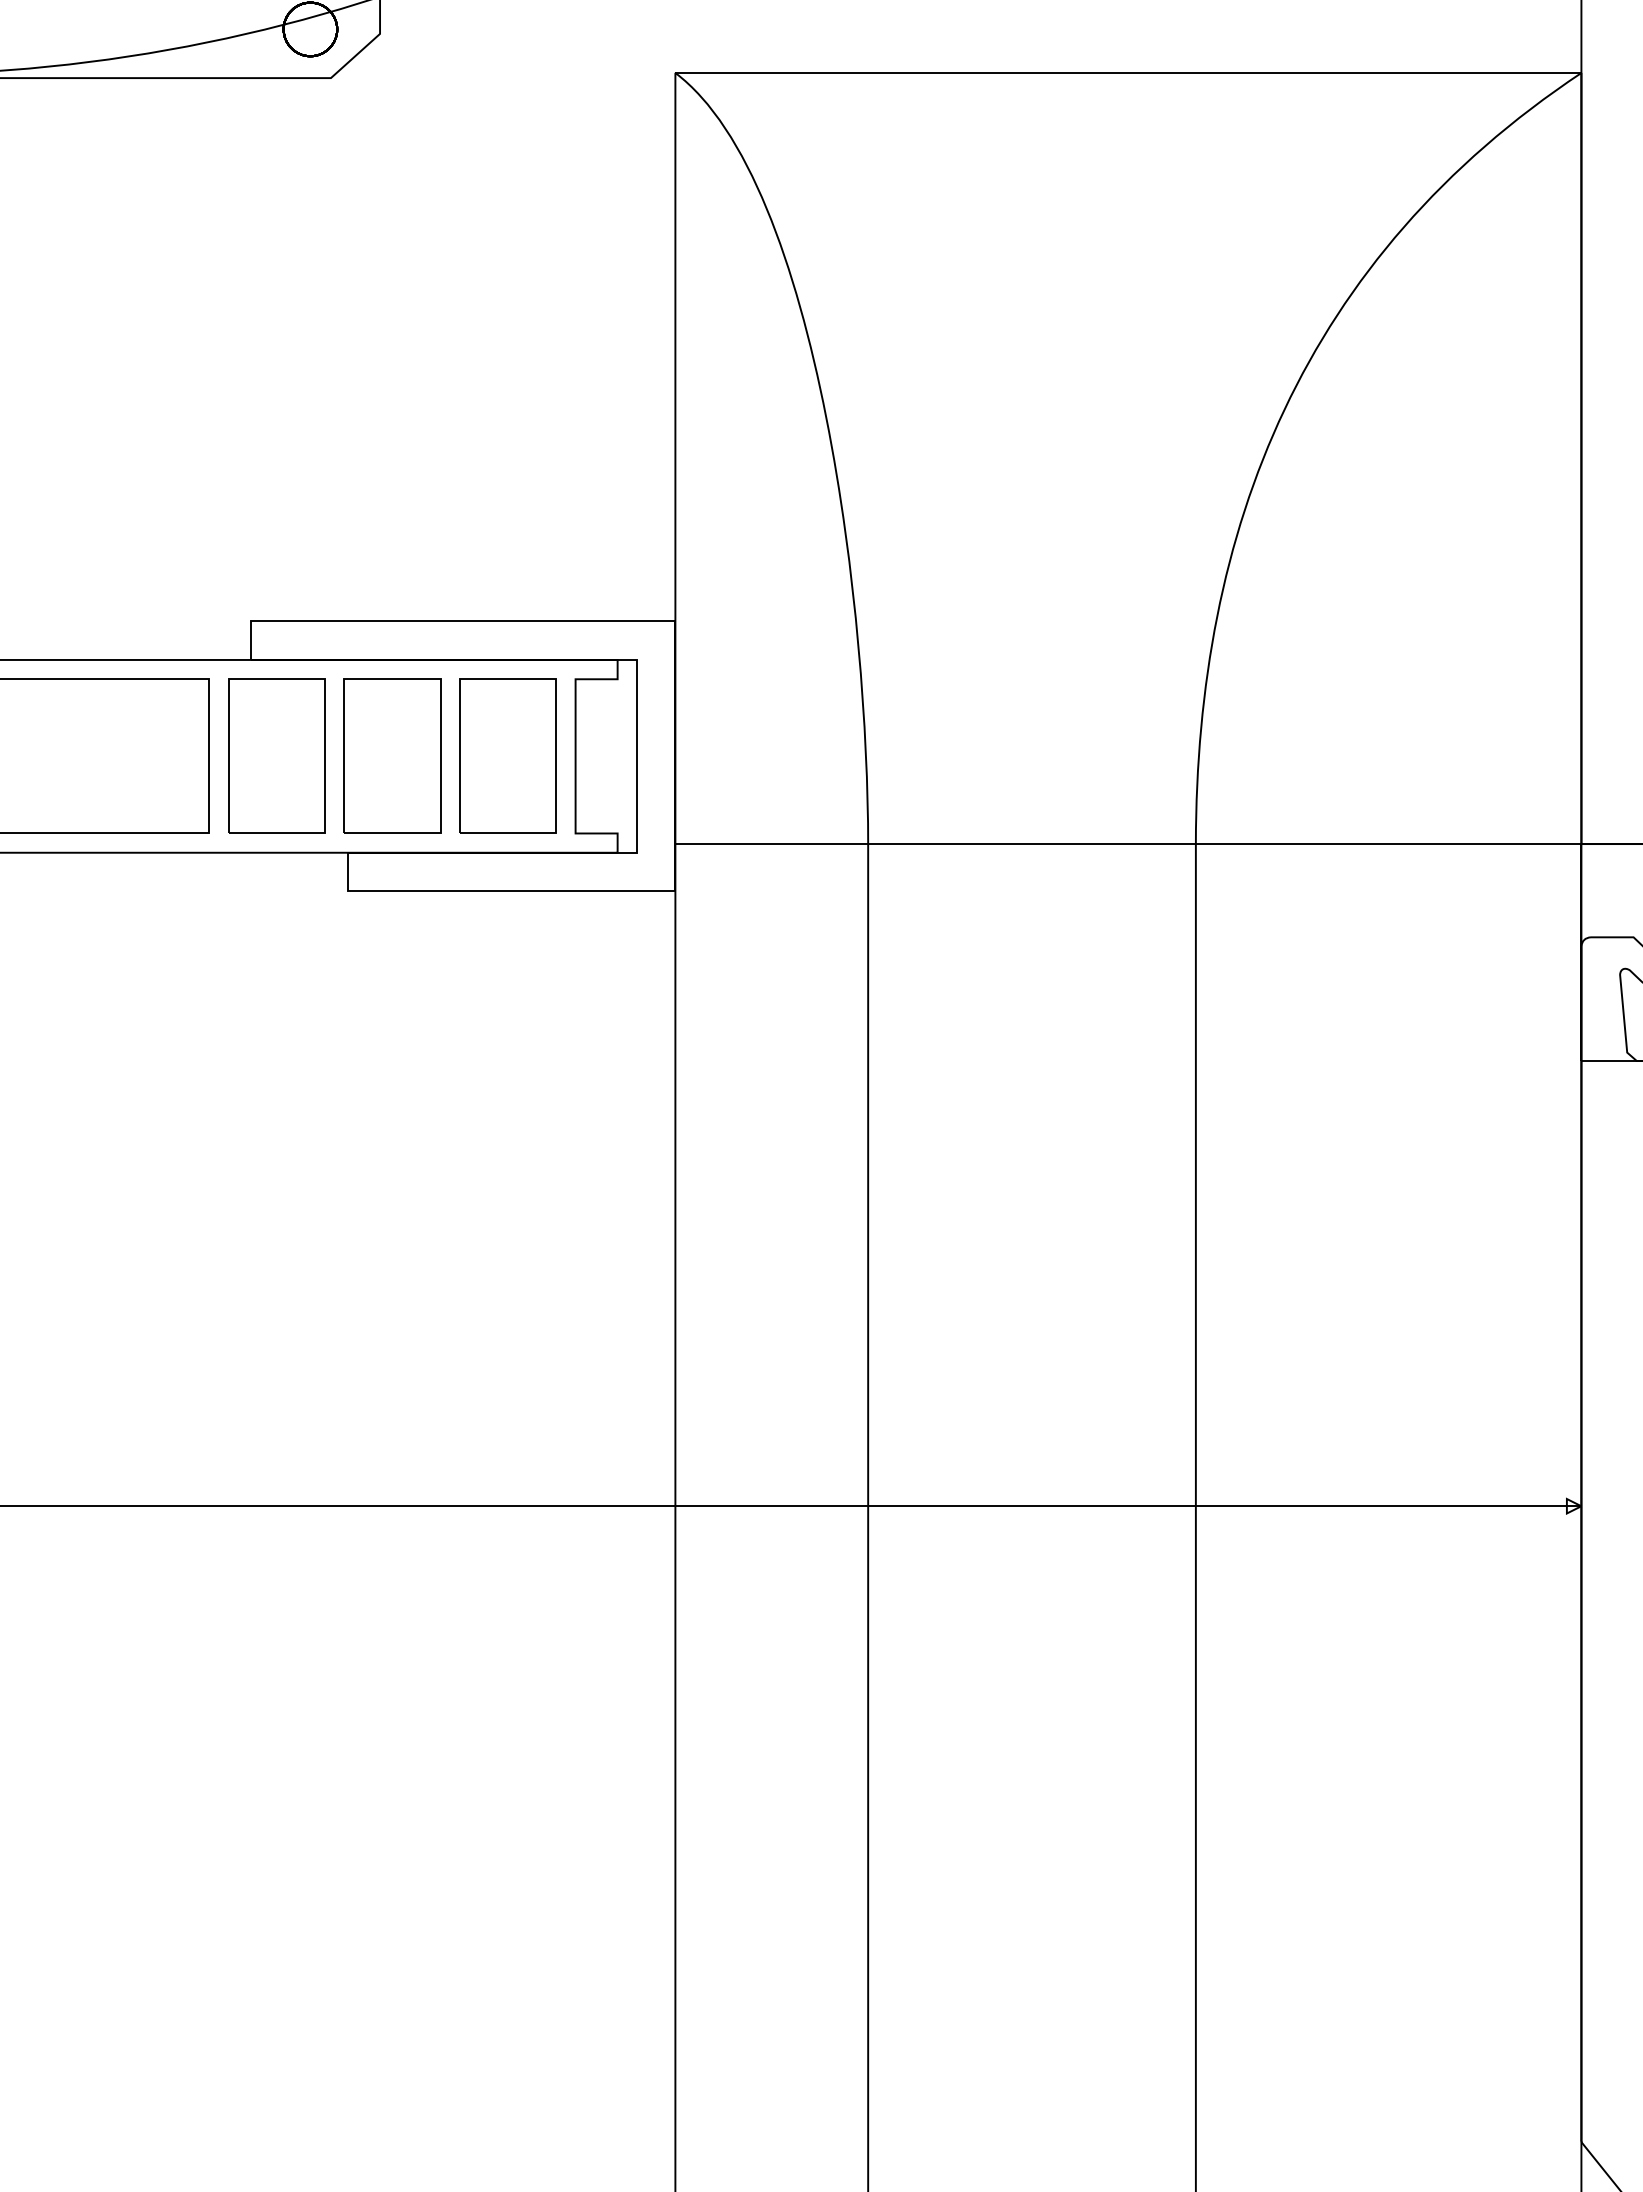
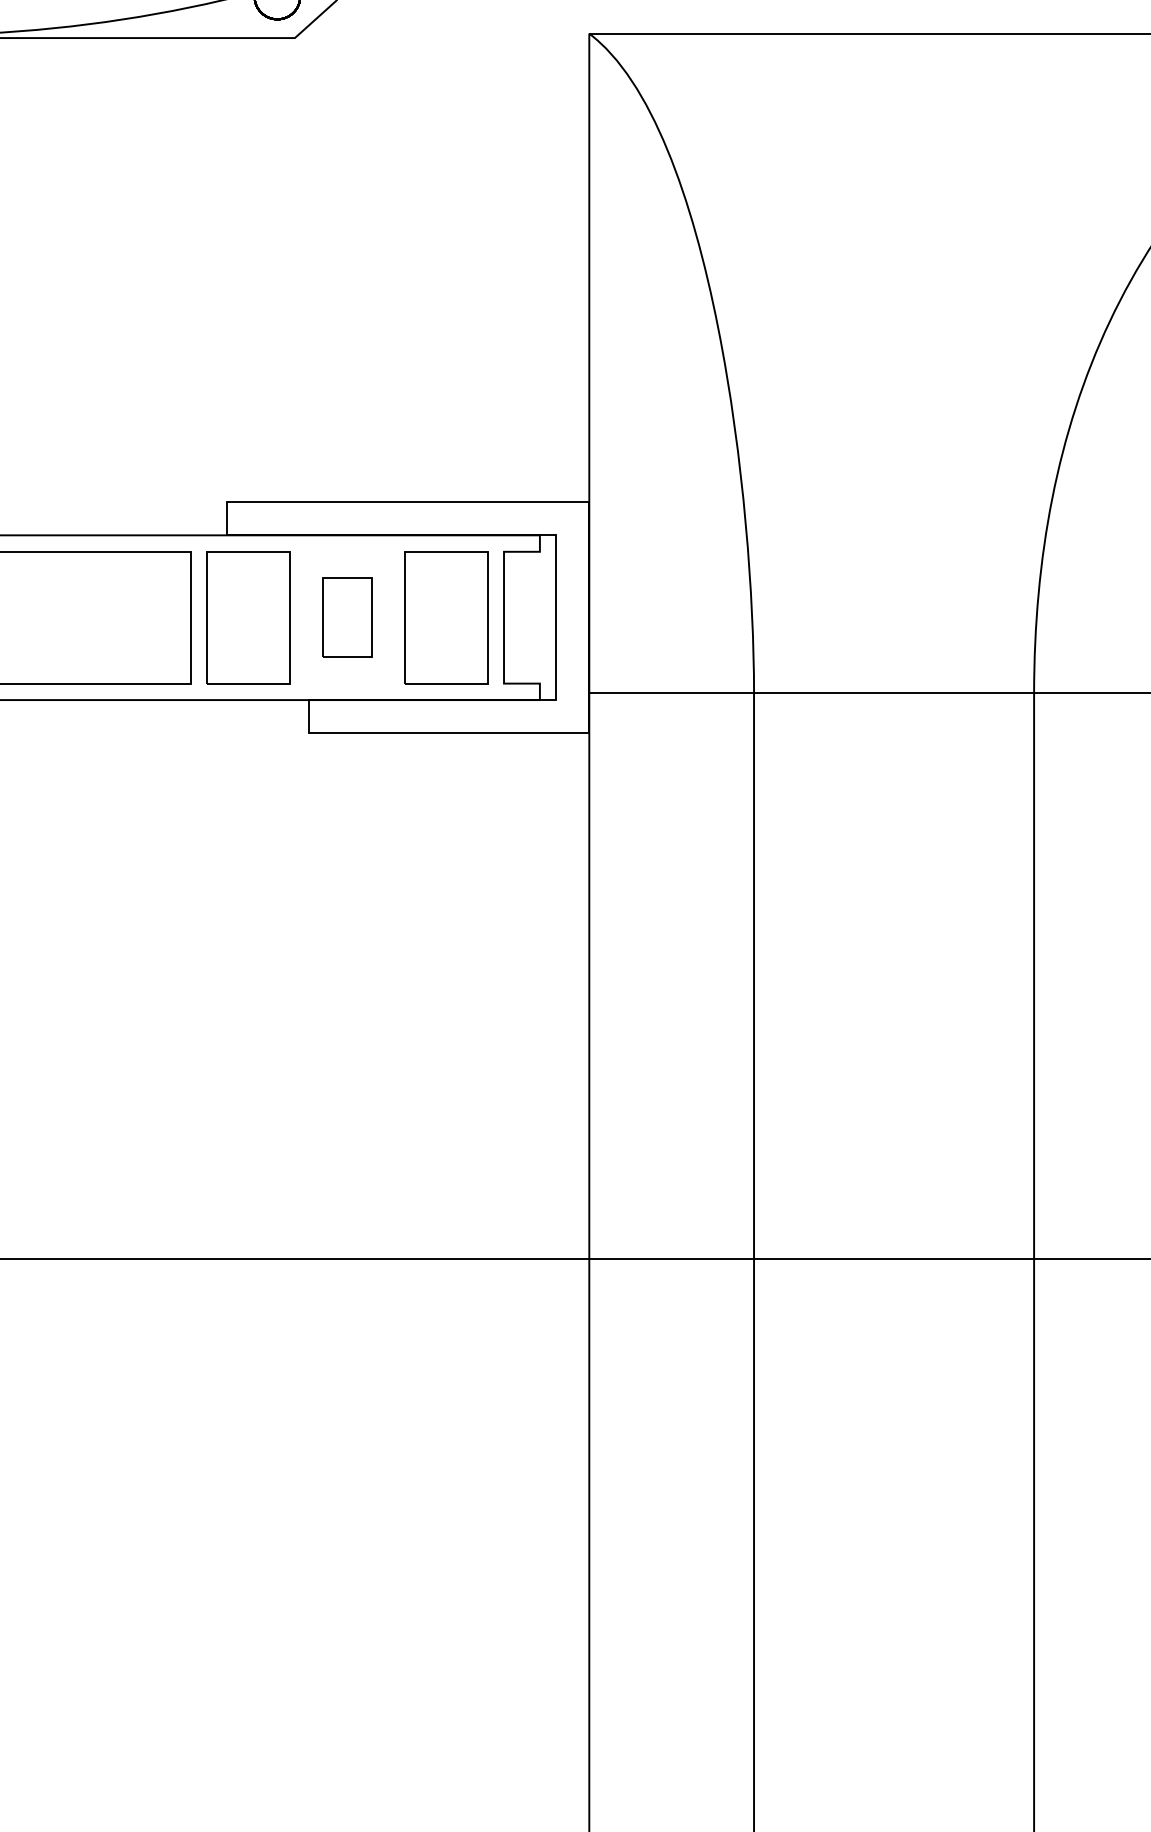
part: (392, 755) -> (347, 616), size x0.6

